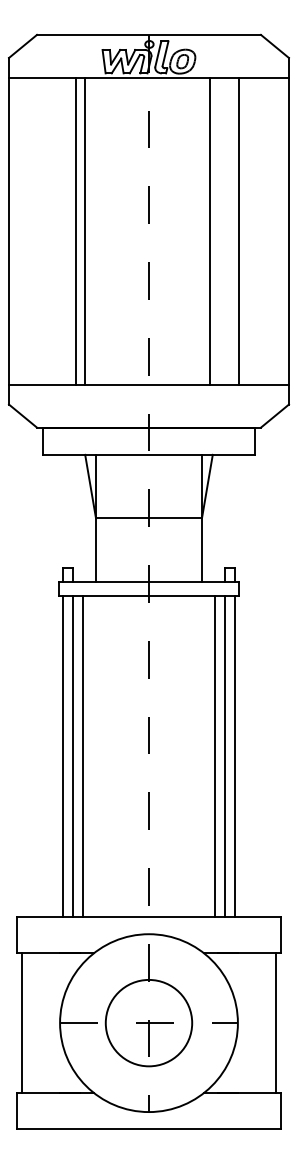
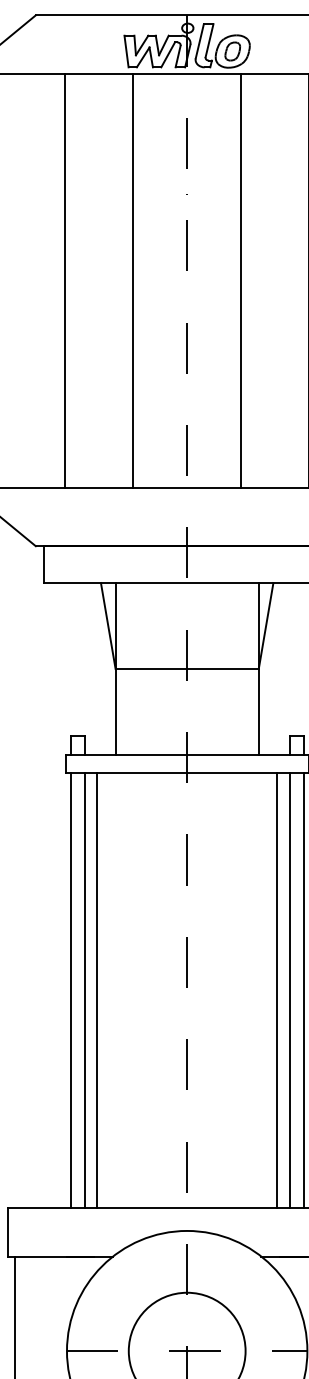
line: (75, 230) -> (64, 279), moved
line: (85, 230) -> (133, 279), moved
line: (209, 230) -> (240, 279), moved

